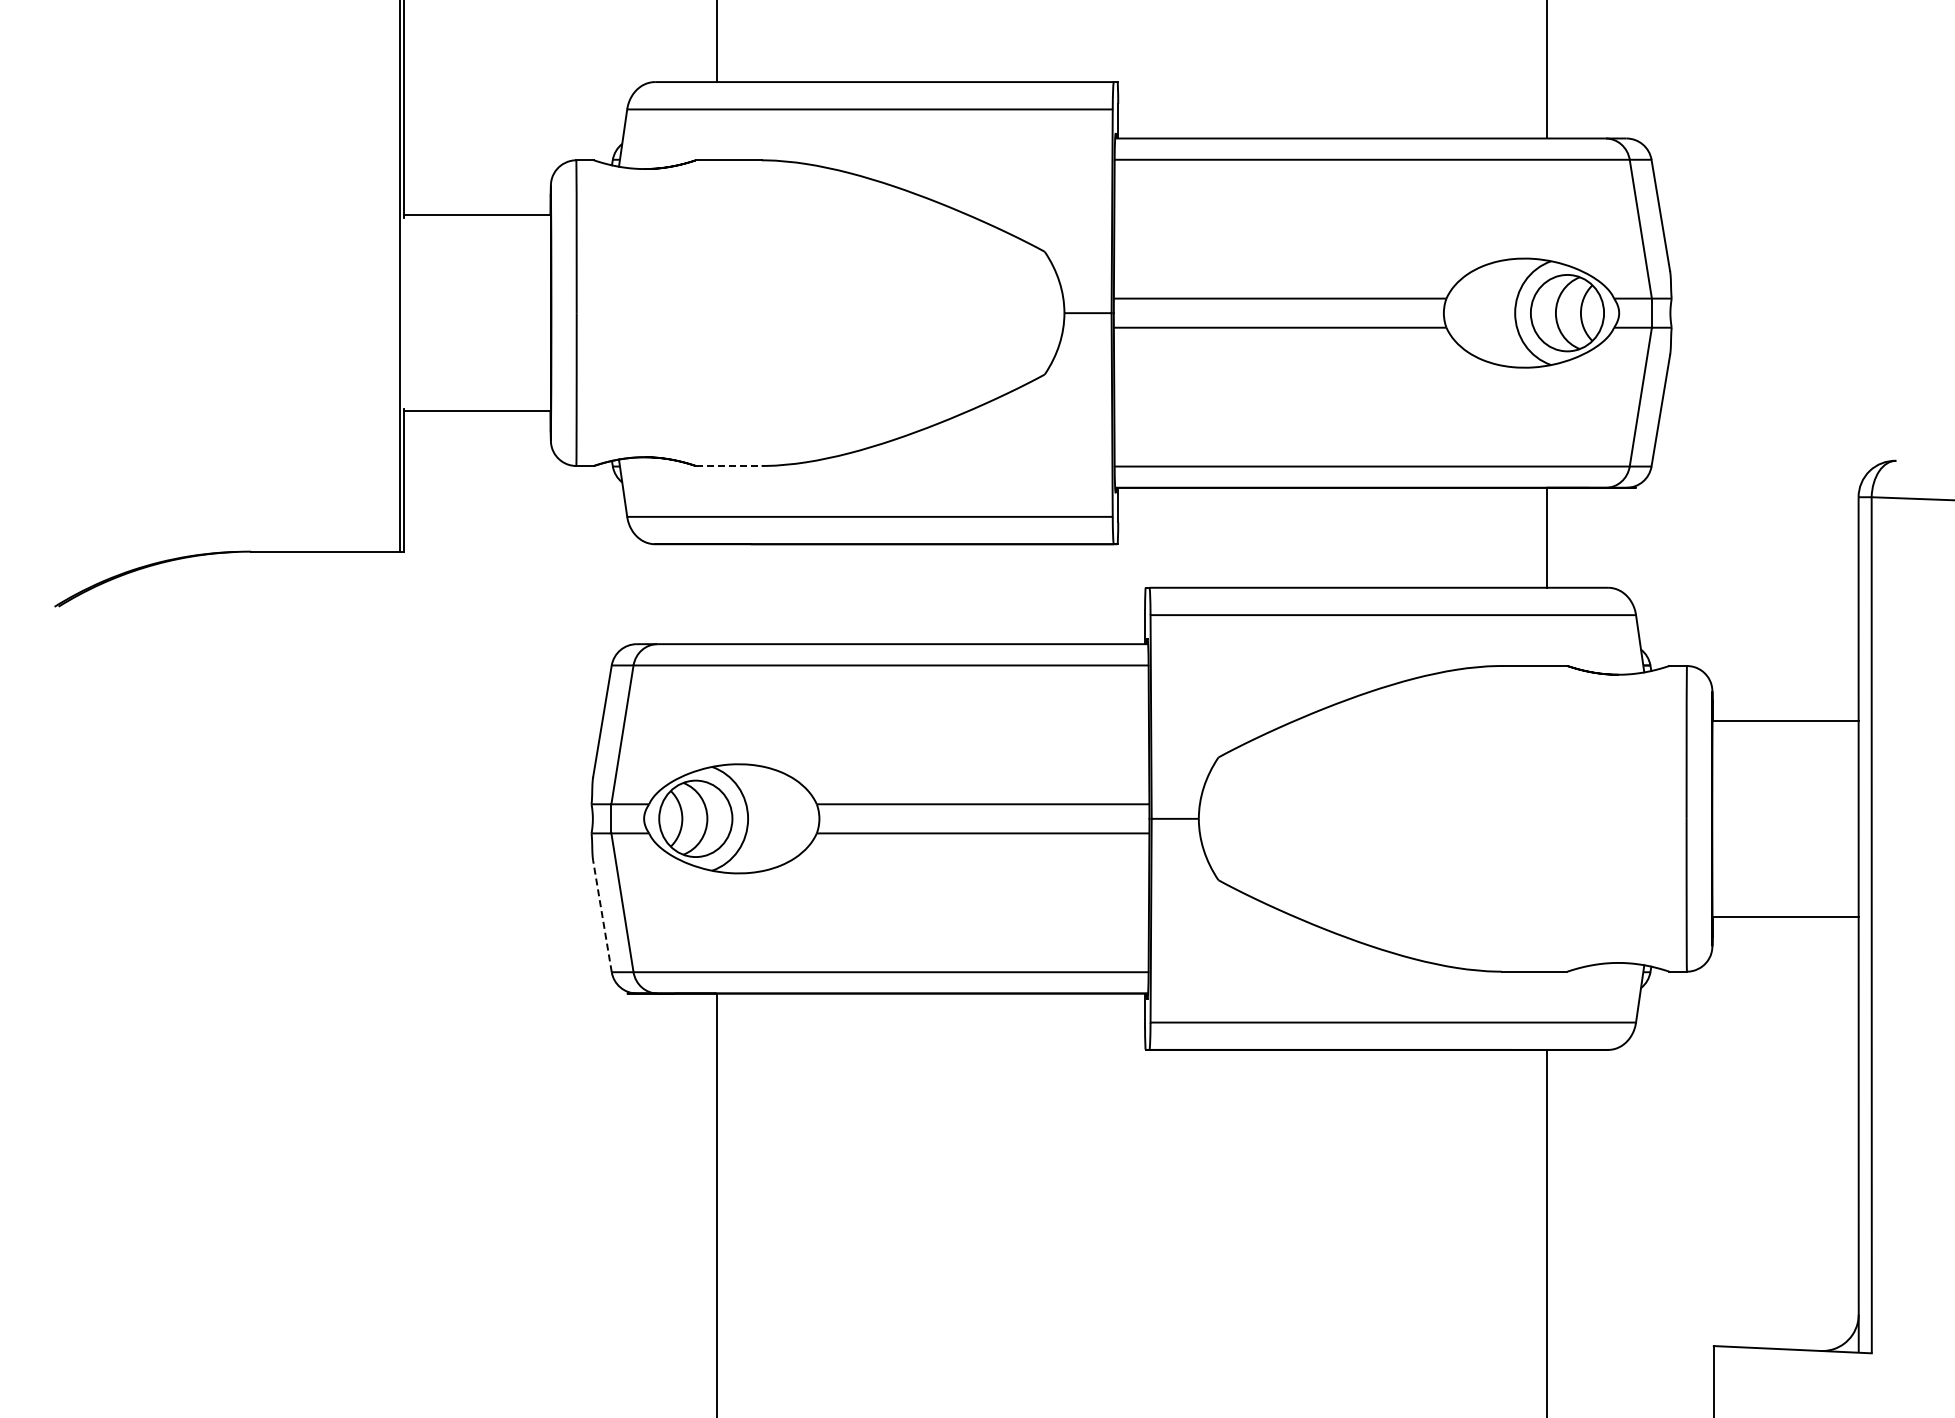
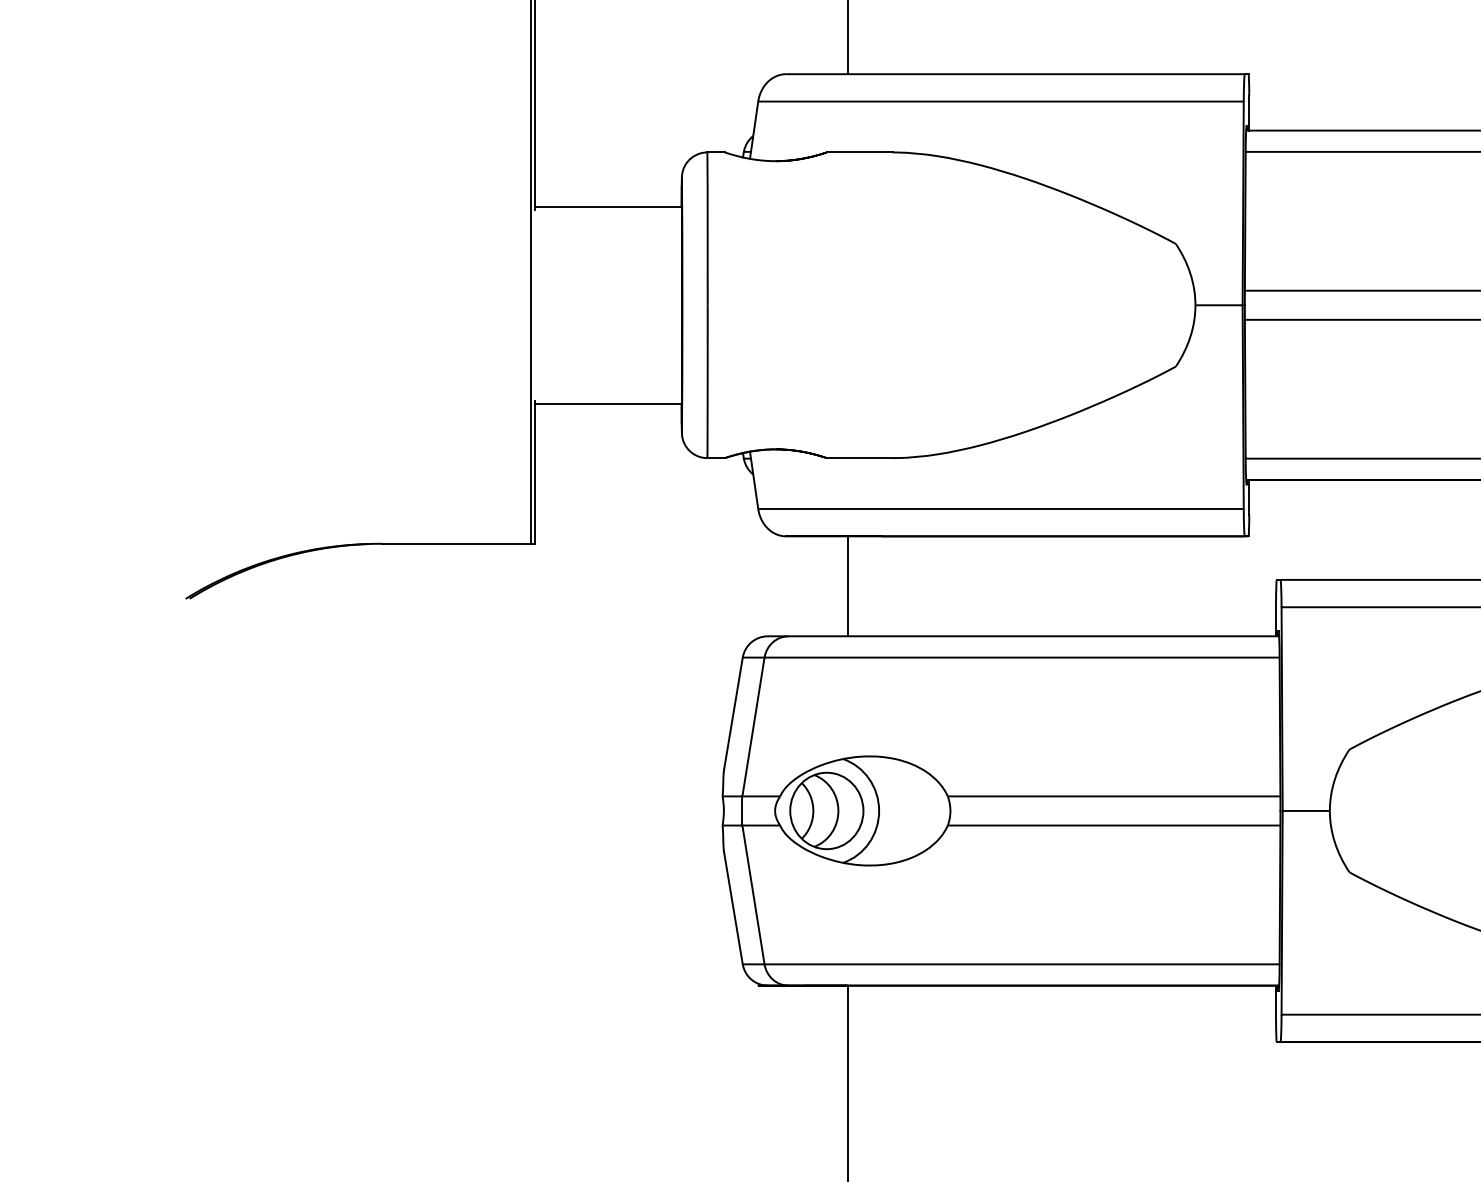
line: (728, 466) -> (859, 458), dashed -> solid
line: (716, 594) -> (847, 586), added
line: (602, 916) -> (733, 908), dashed -> solid

